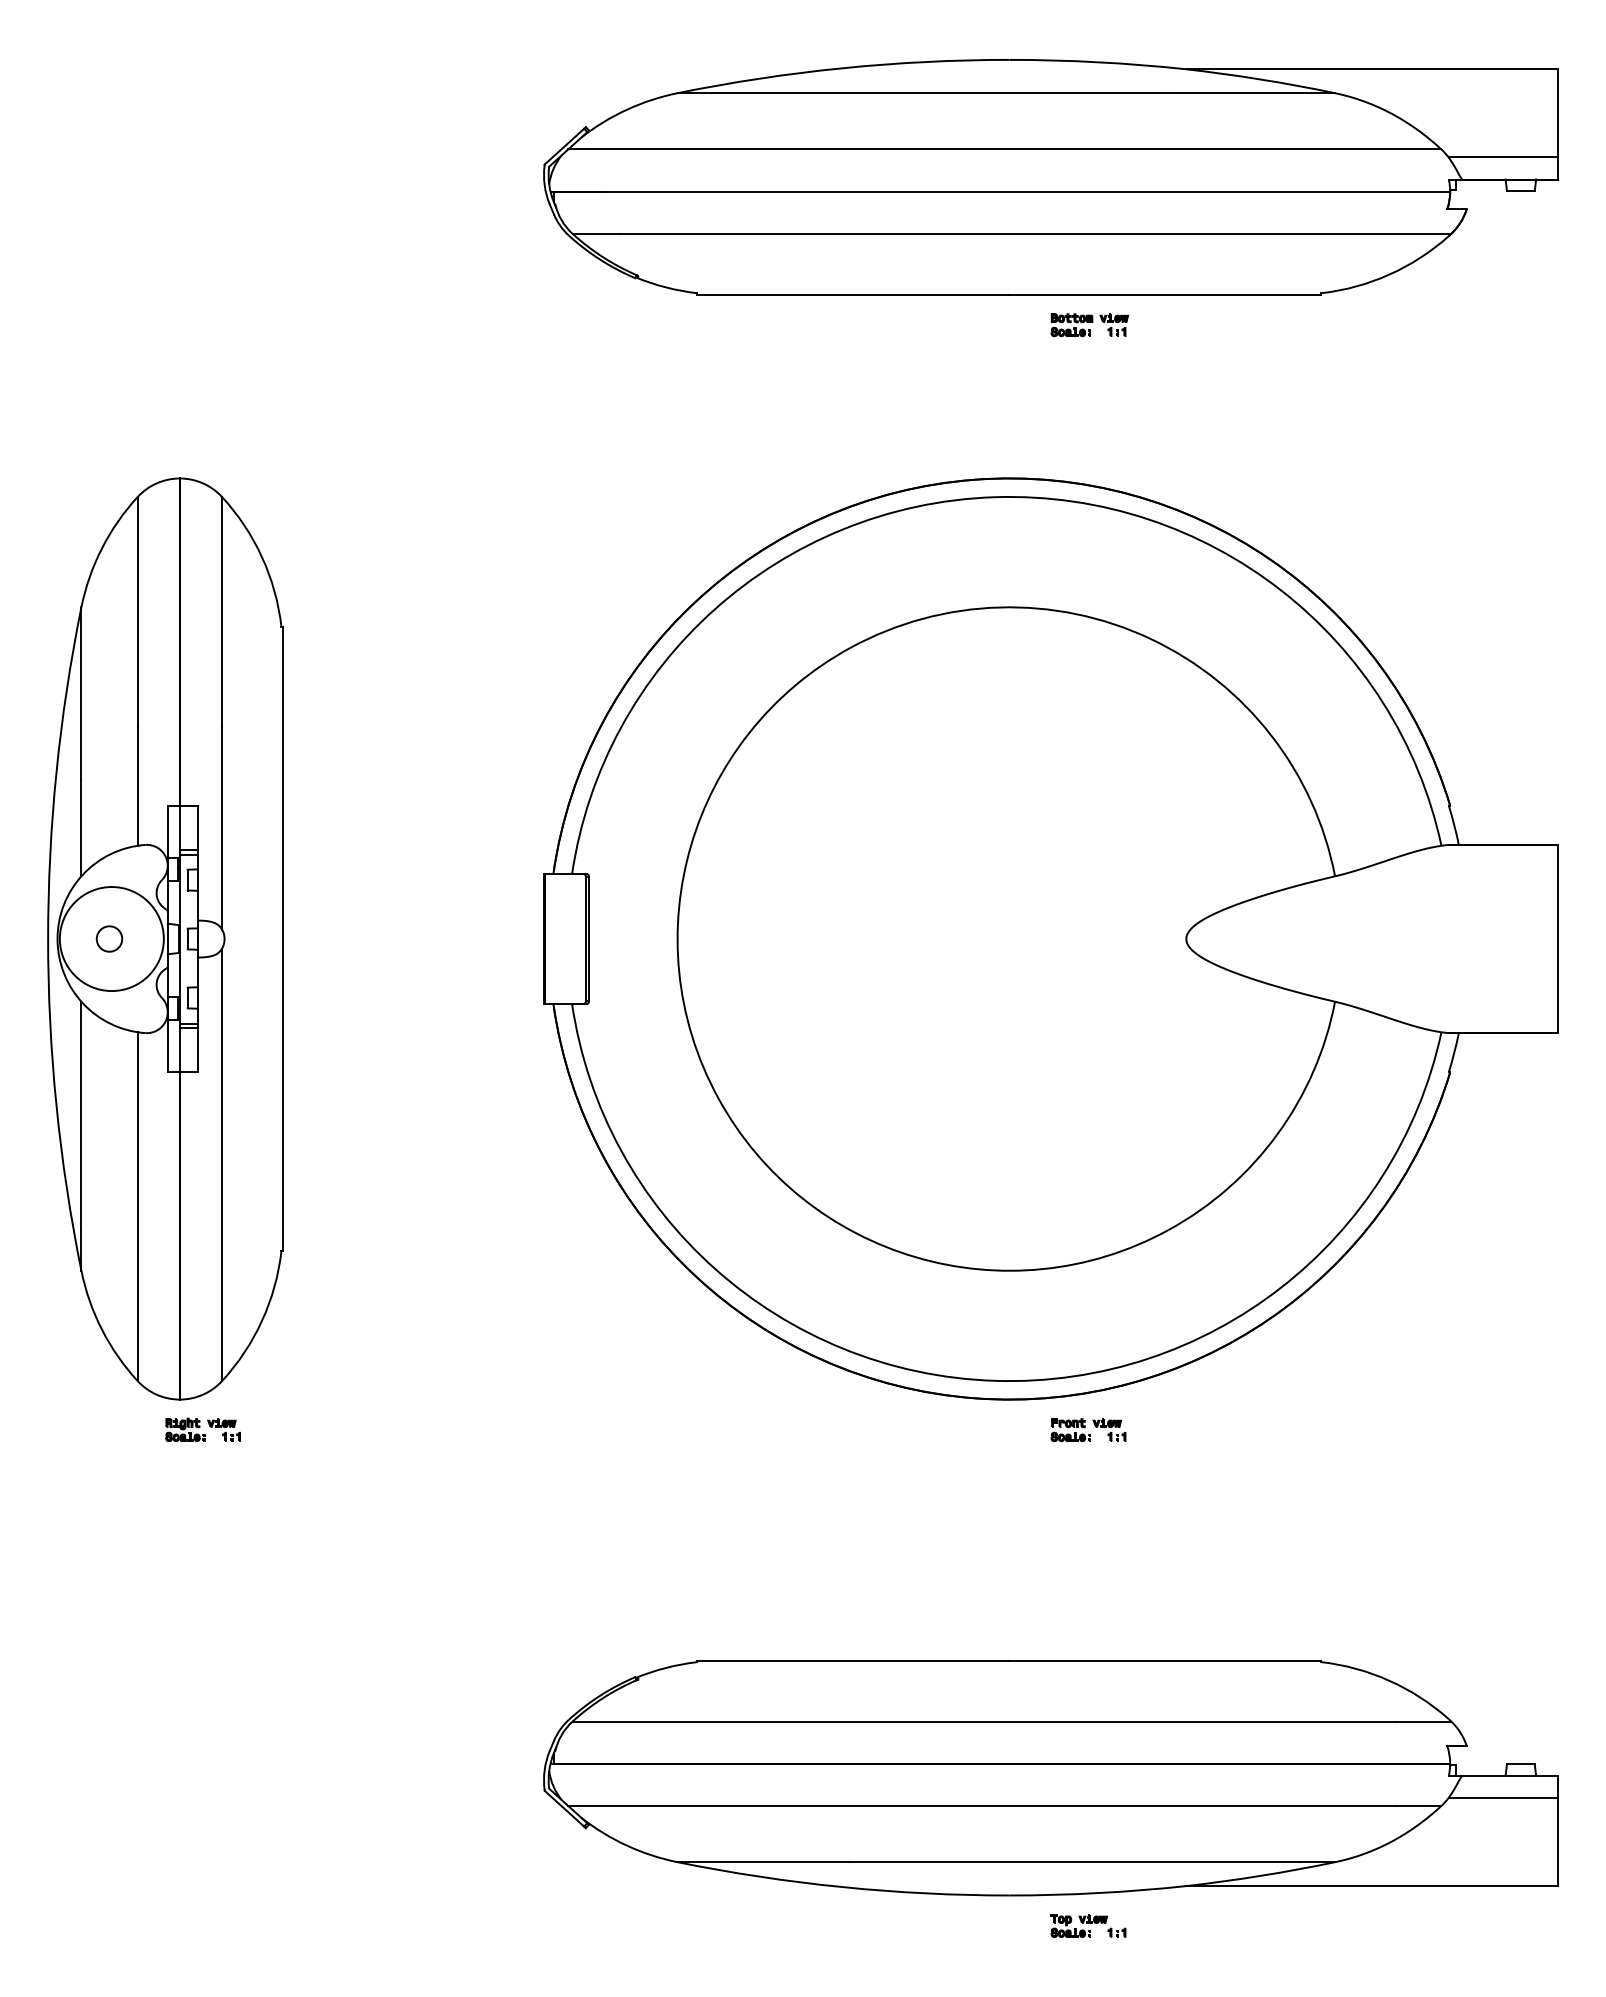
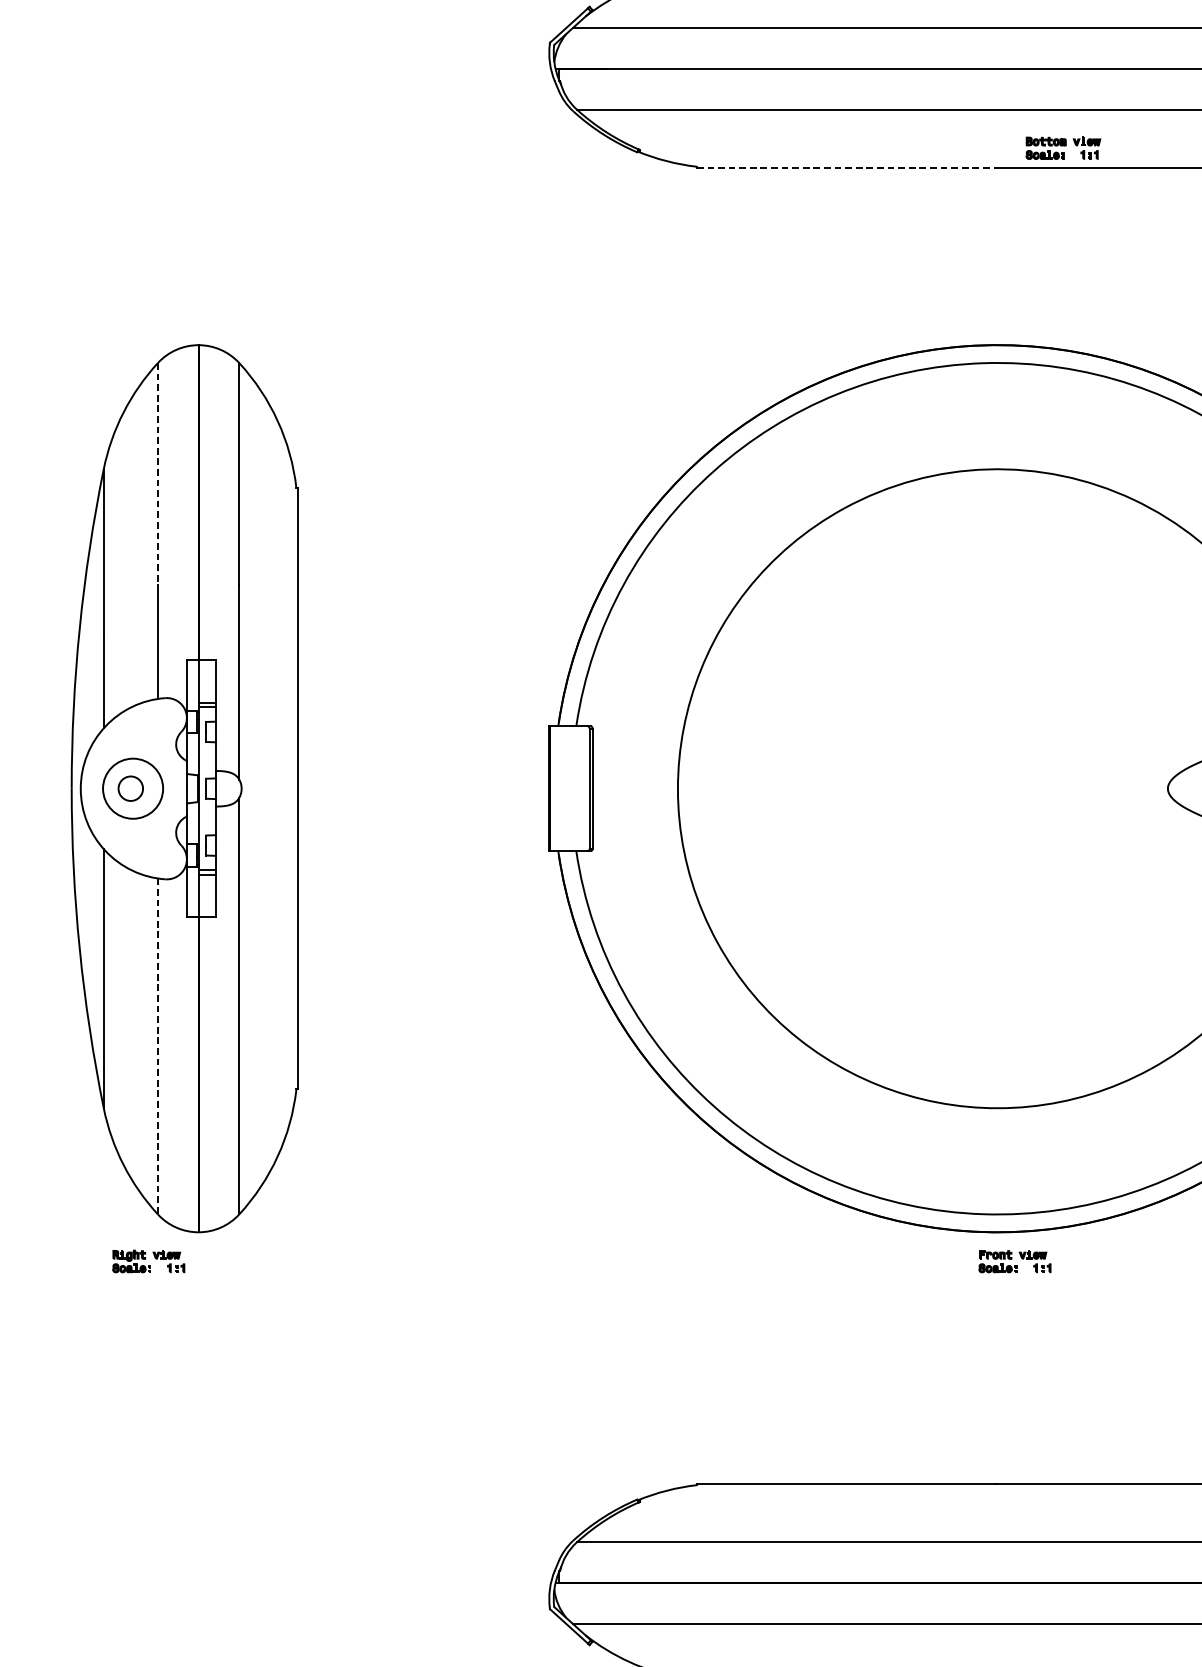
line: (853, 294) -> (847, 167), solid -> dashed
part: (1089, 325) -> (1063, 148), moved
line: (137, 612) -> (157, 474), solid -> dashed
circle: (111, 939) -> (132, 789), size x0.6
line: (137, 1207) -> (157, 1047), solid -> dashed
part: (202, 1429) -> (148, 1261), moved
part: (1088, 1430) -> (1014, 1262), moved

